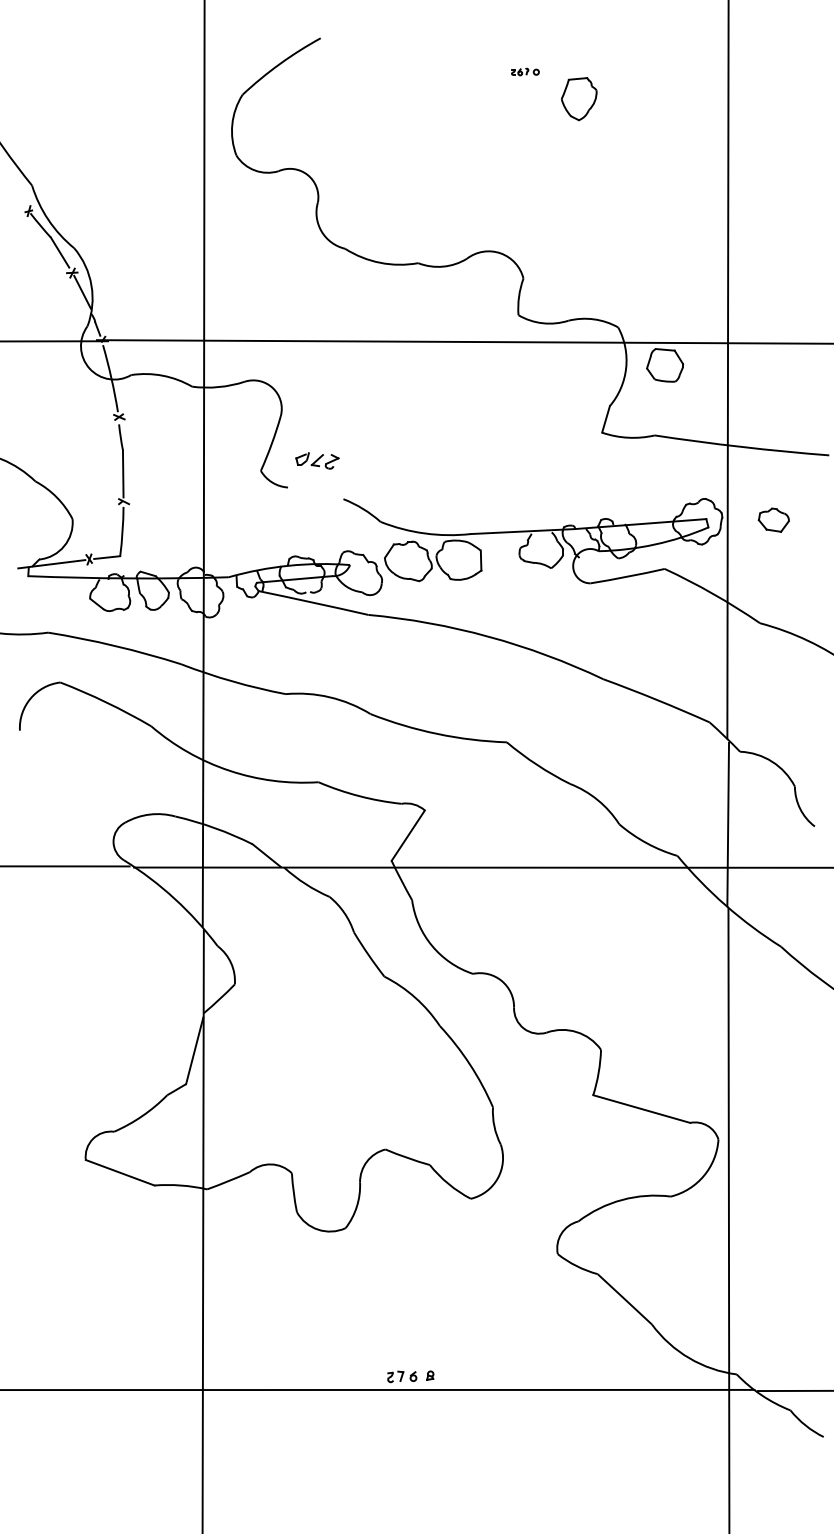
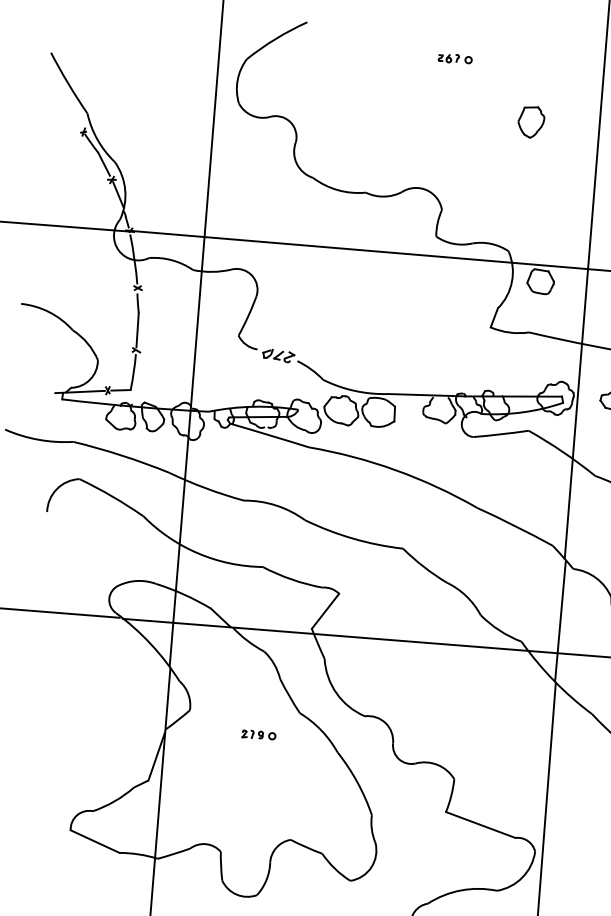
part: (525, 71) -> (455, 58), size x1.67
part: (579, 99) -> (531, 122), moved
part: (317, 460) -> (278, 355), moved
part: (331, 1010) -> (259, 734), added

